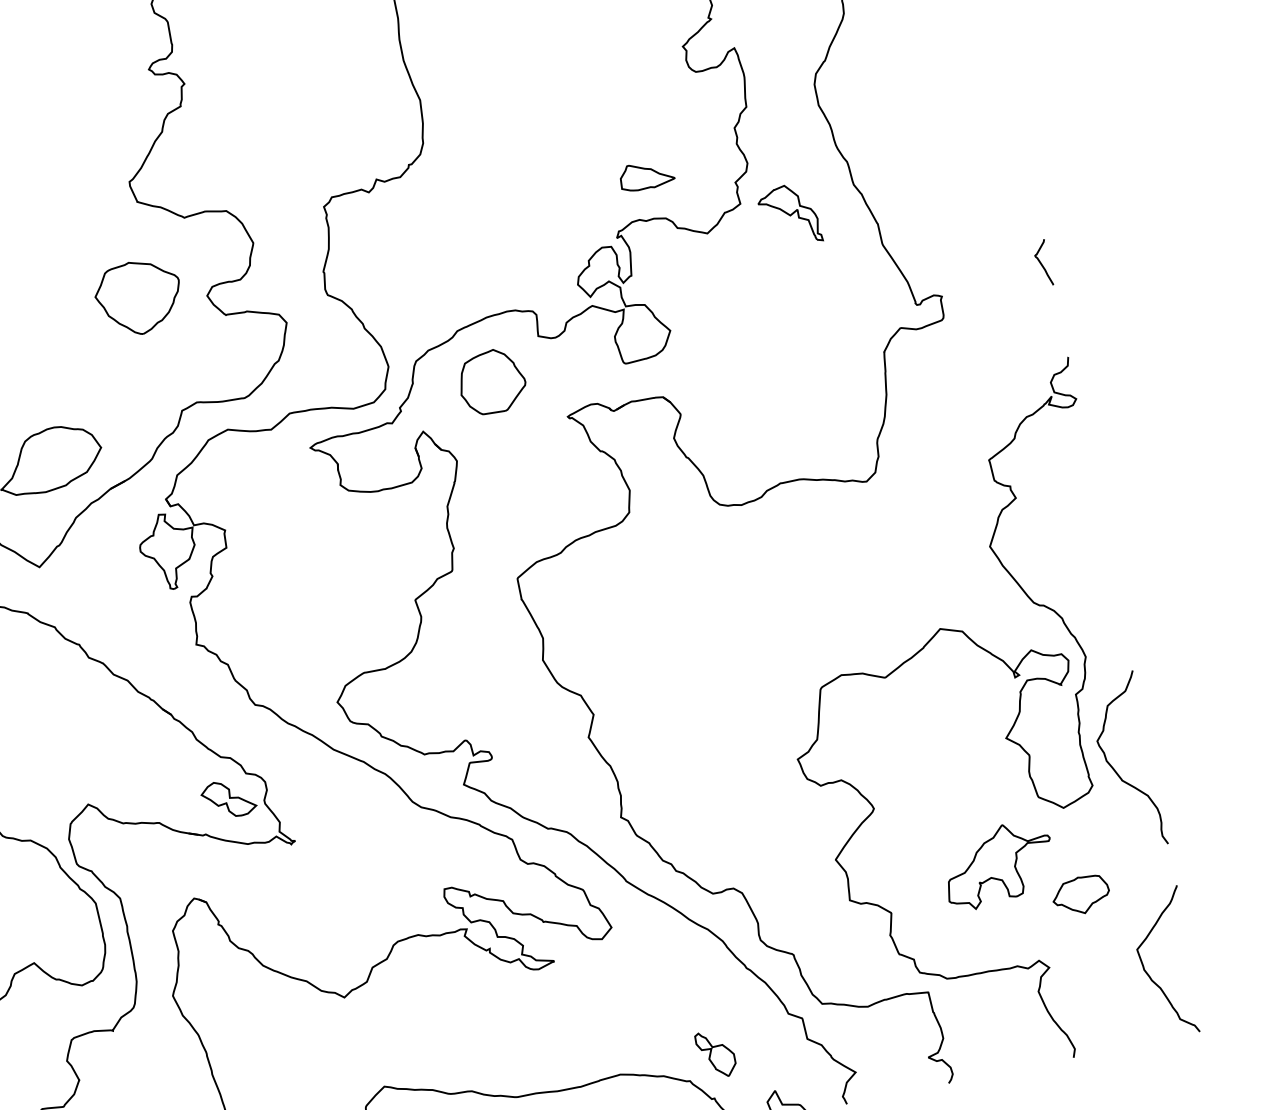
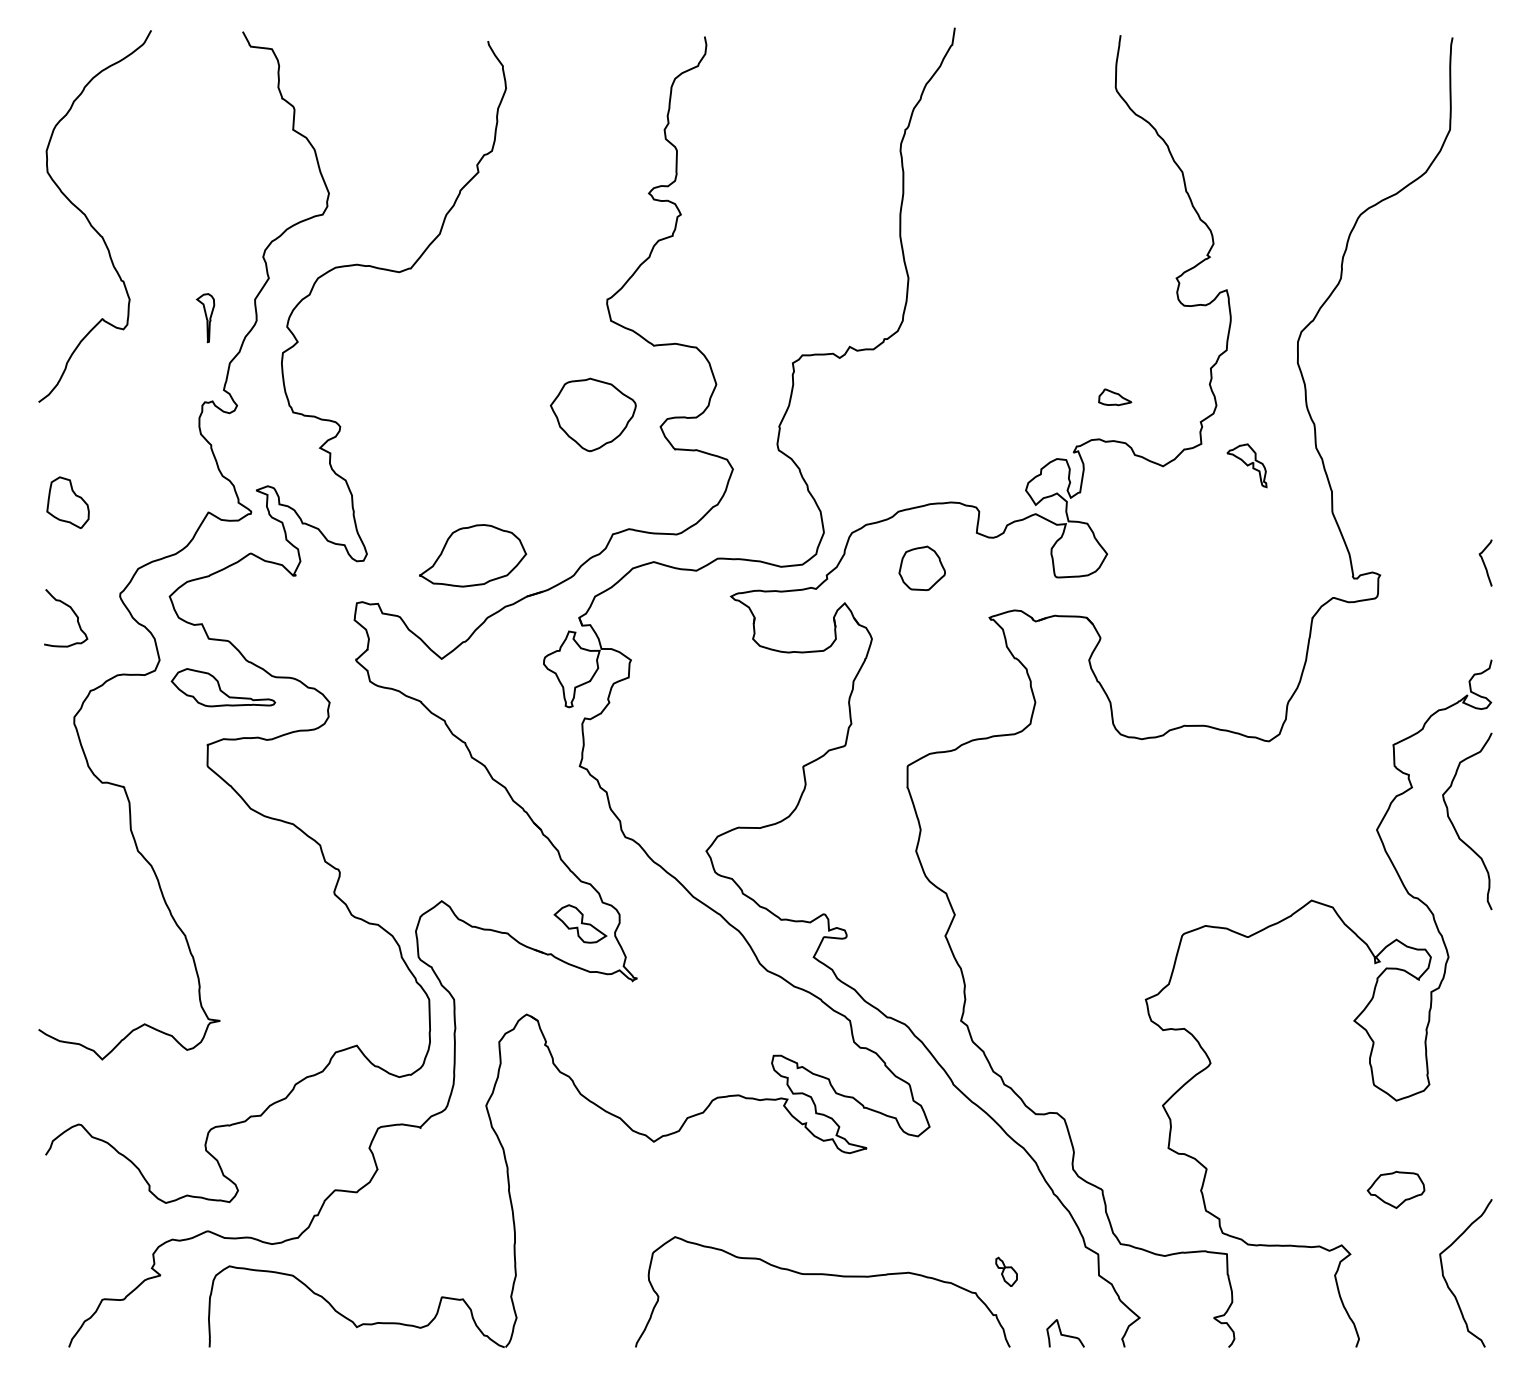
part: (645, 175) -> (1114, 397), size x0.6
part: (788, 215) -> (1246, 465), size x0.7
part: (491, 382) -> (921, 568), size x0.7
curve: (1116, 770) -> (1455, 827), moved
part: (998, 864) -> (1321, 1143), removed
part: (715, 1053) -> (1006, 1271), size x0.6

